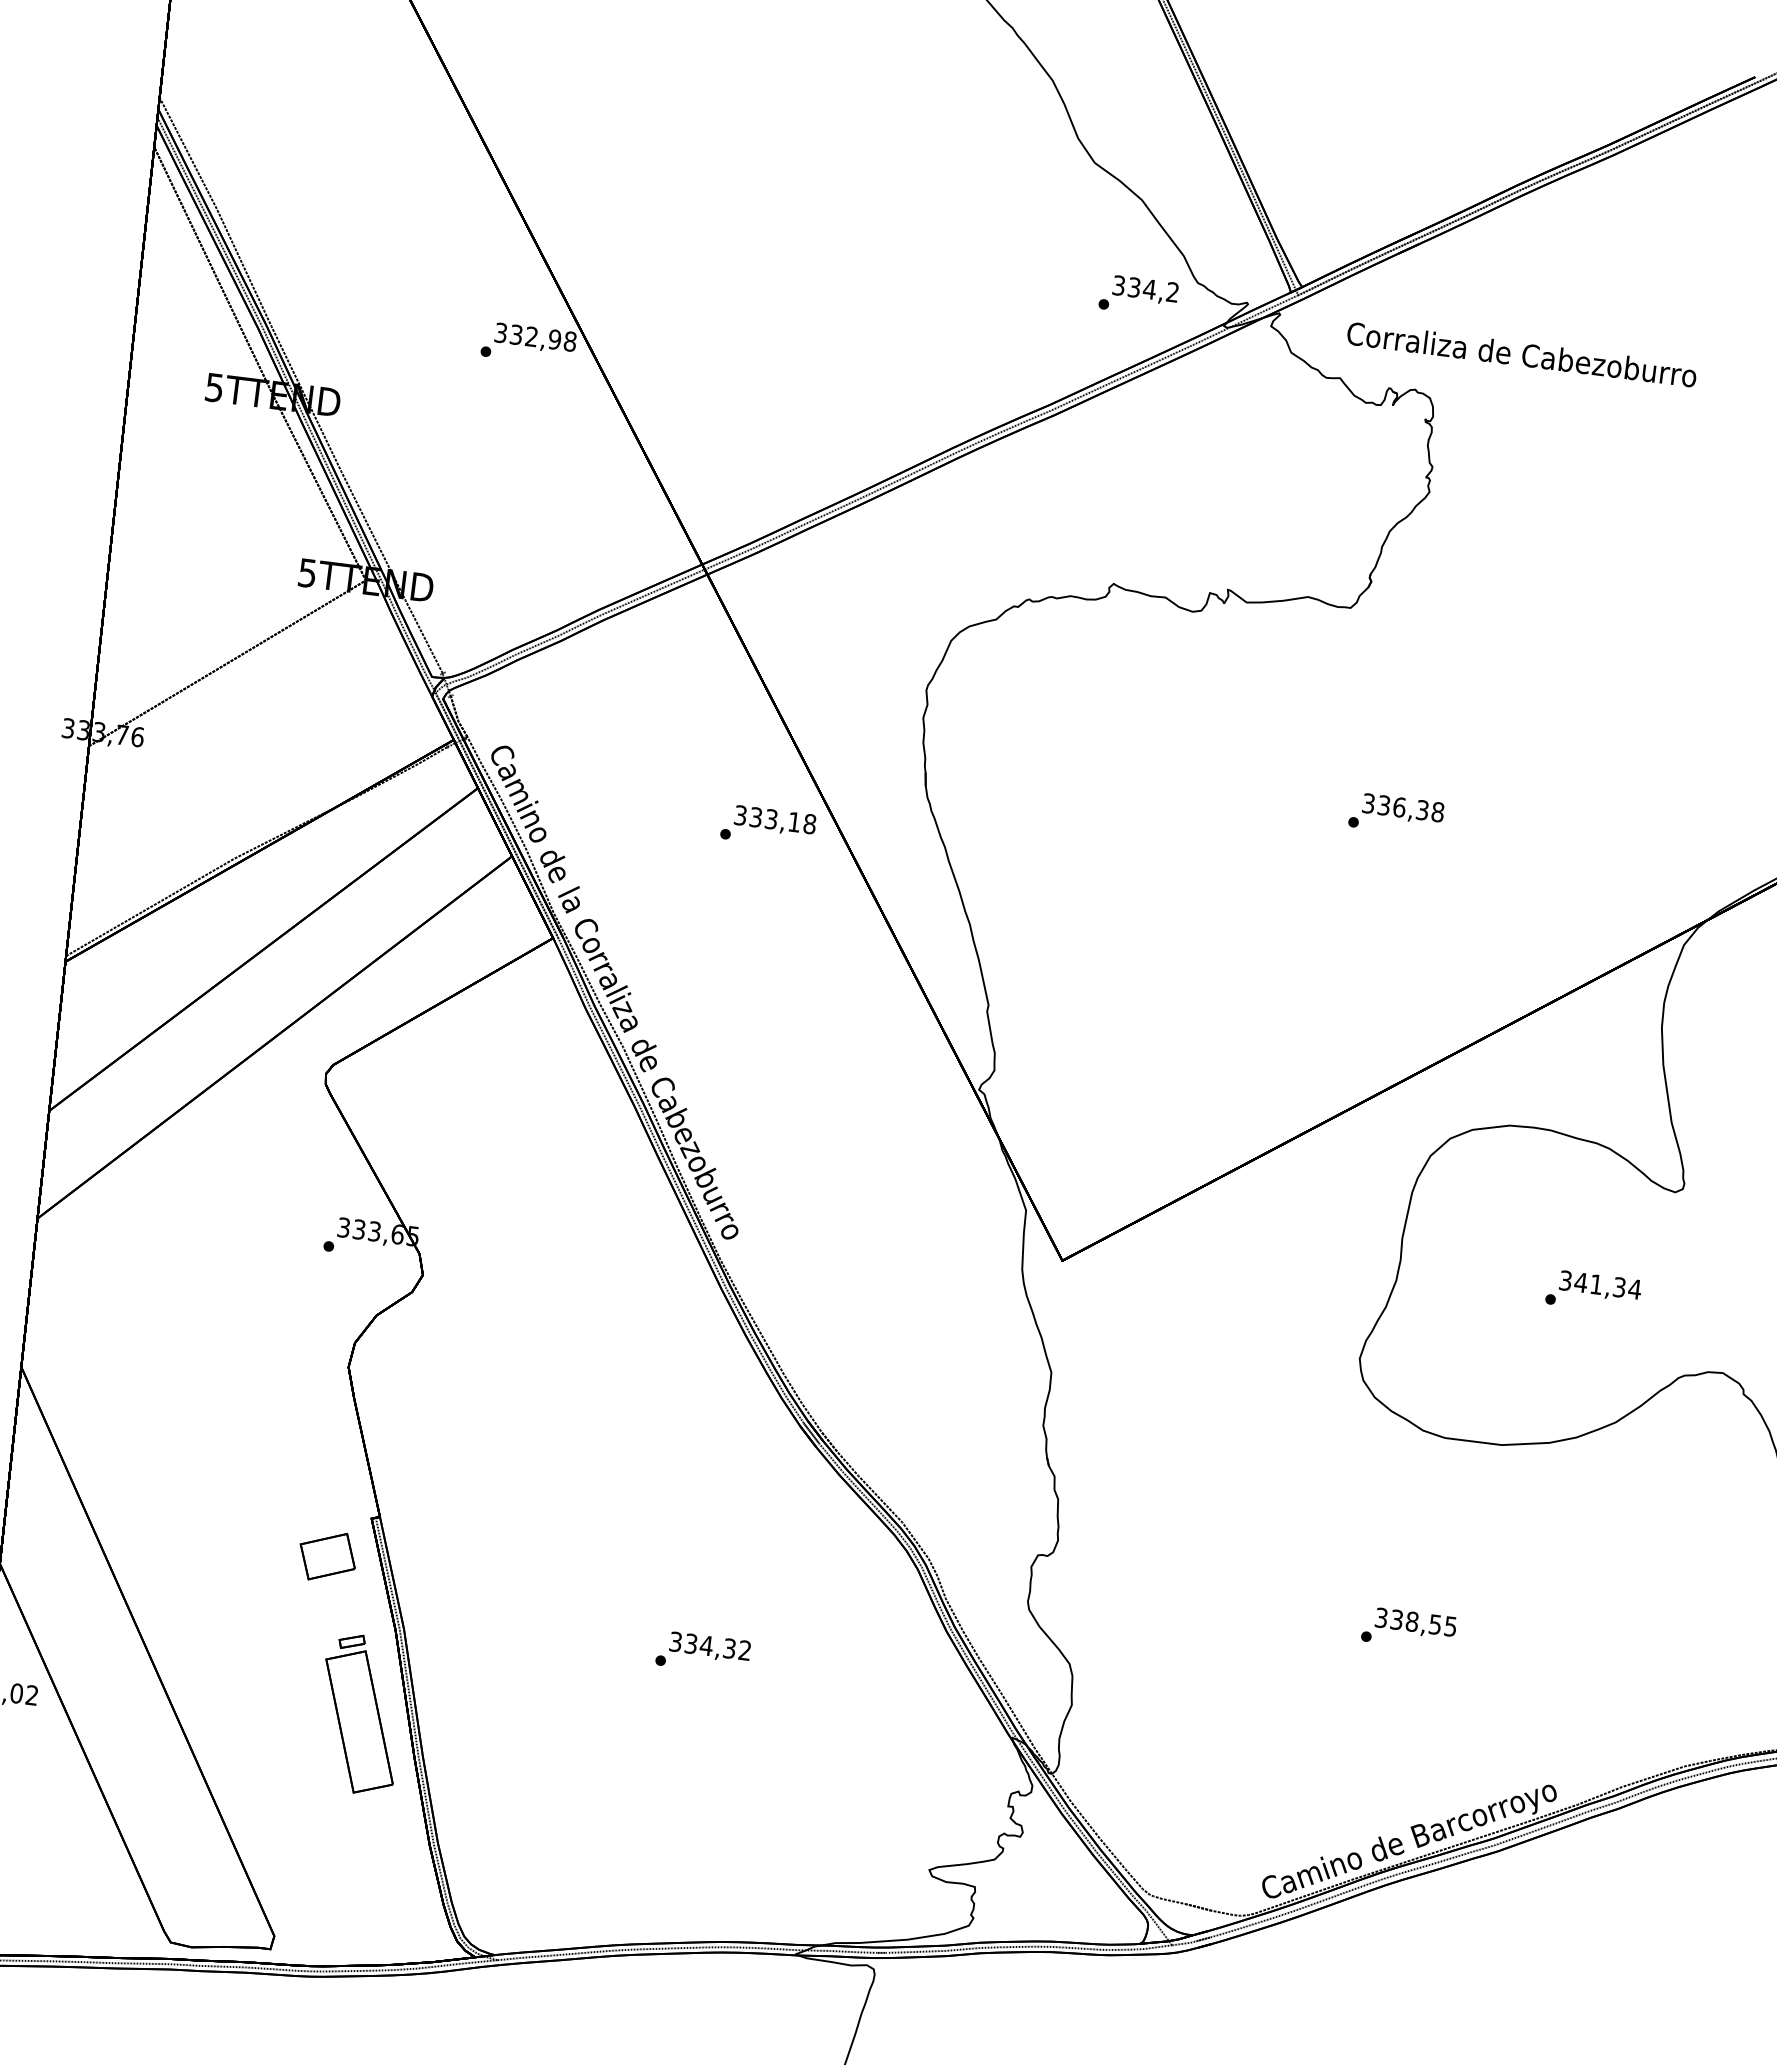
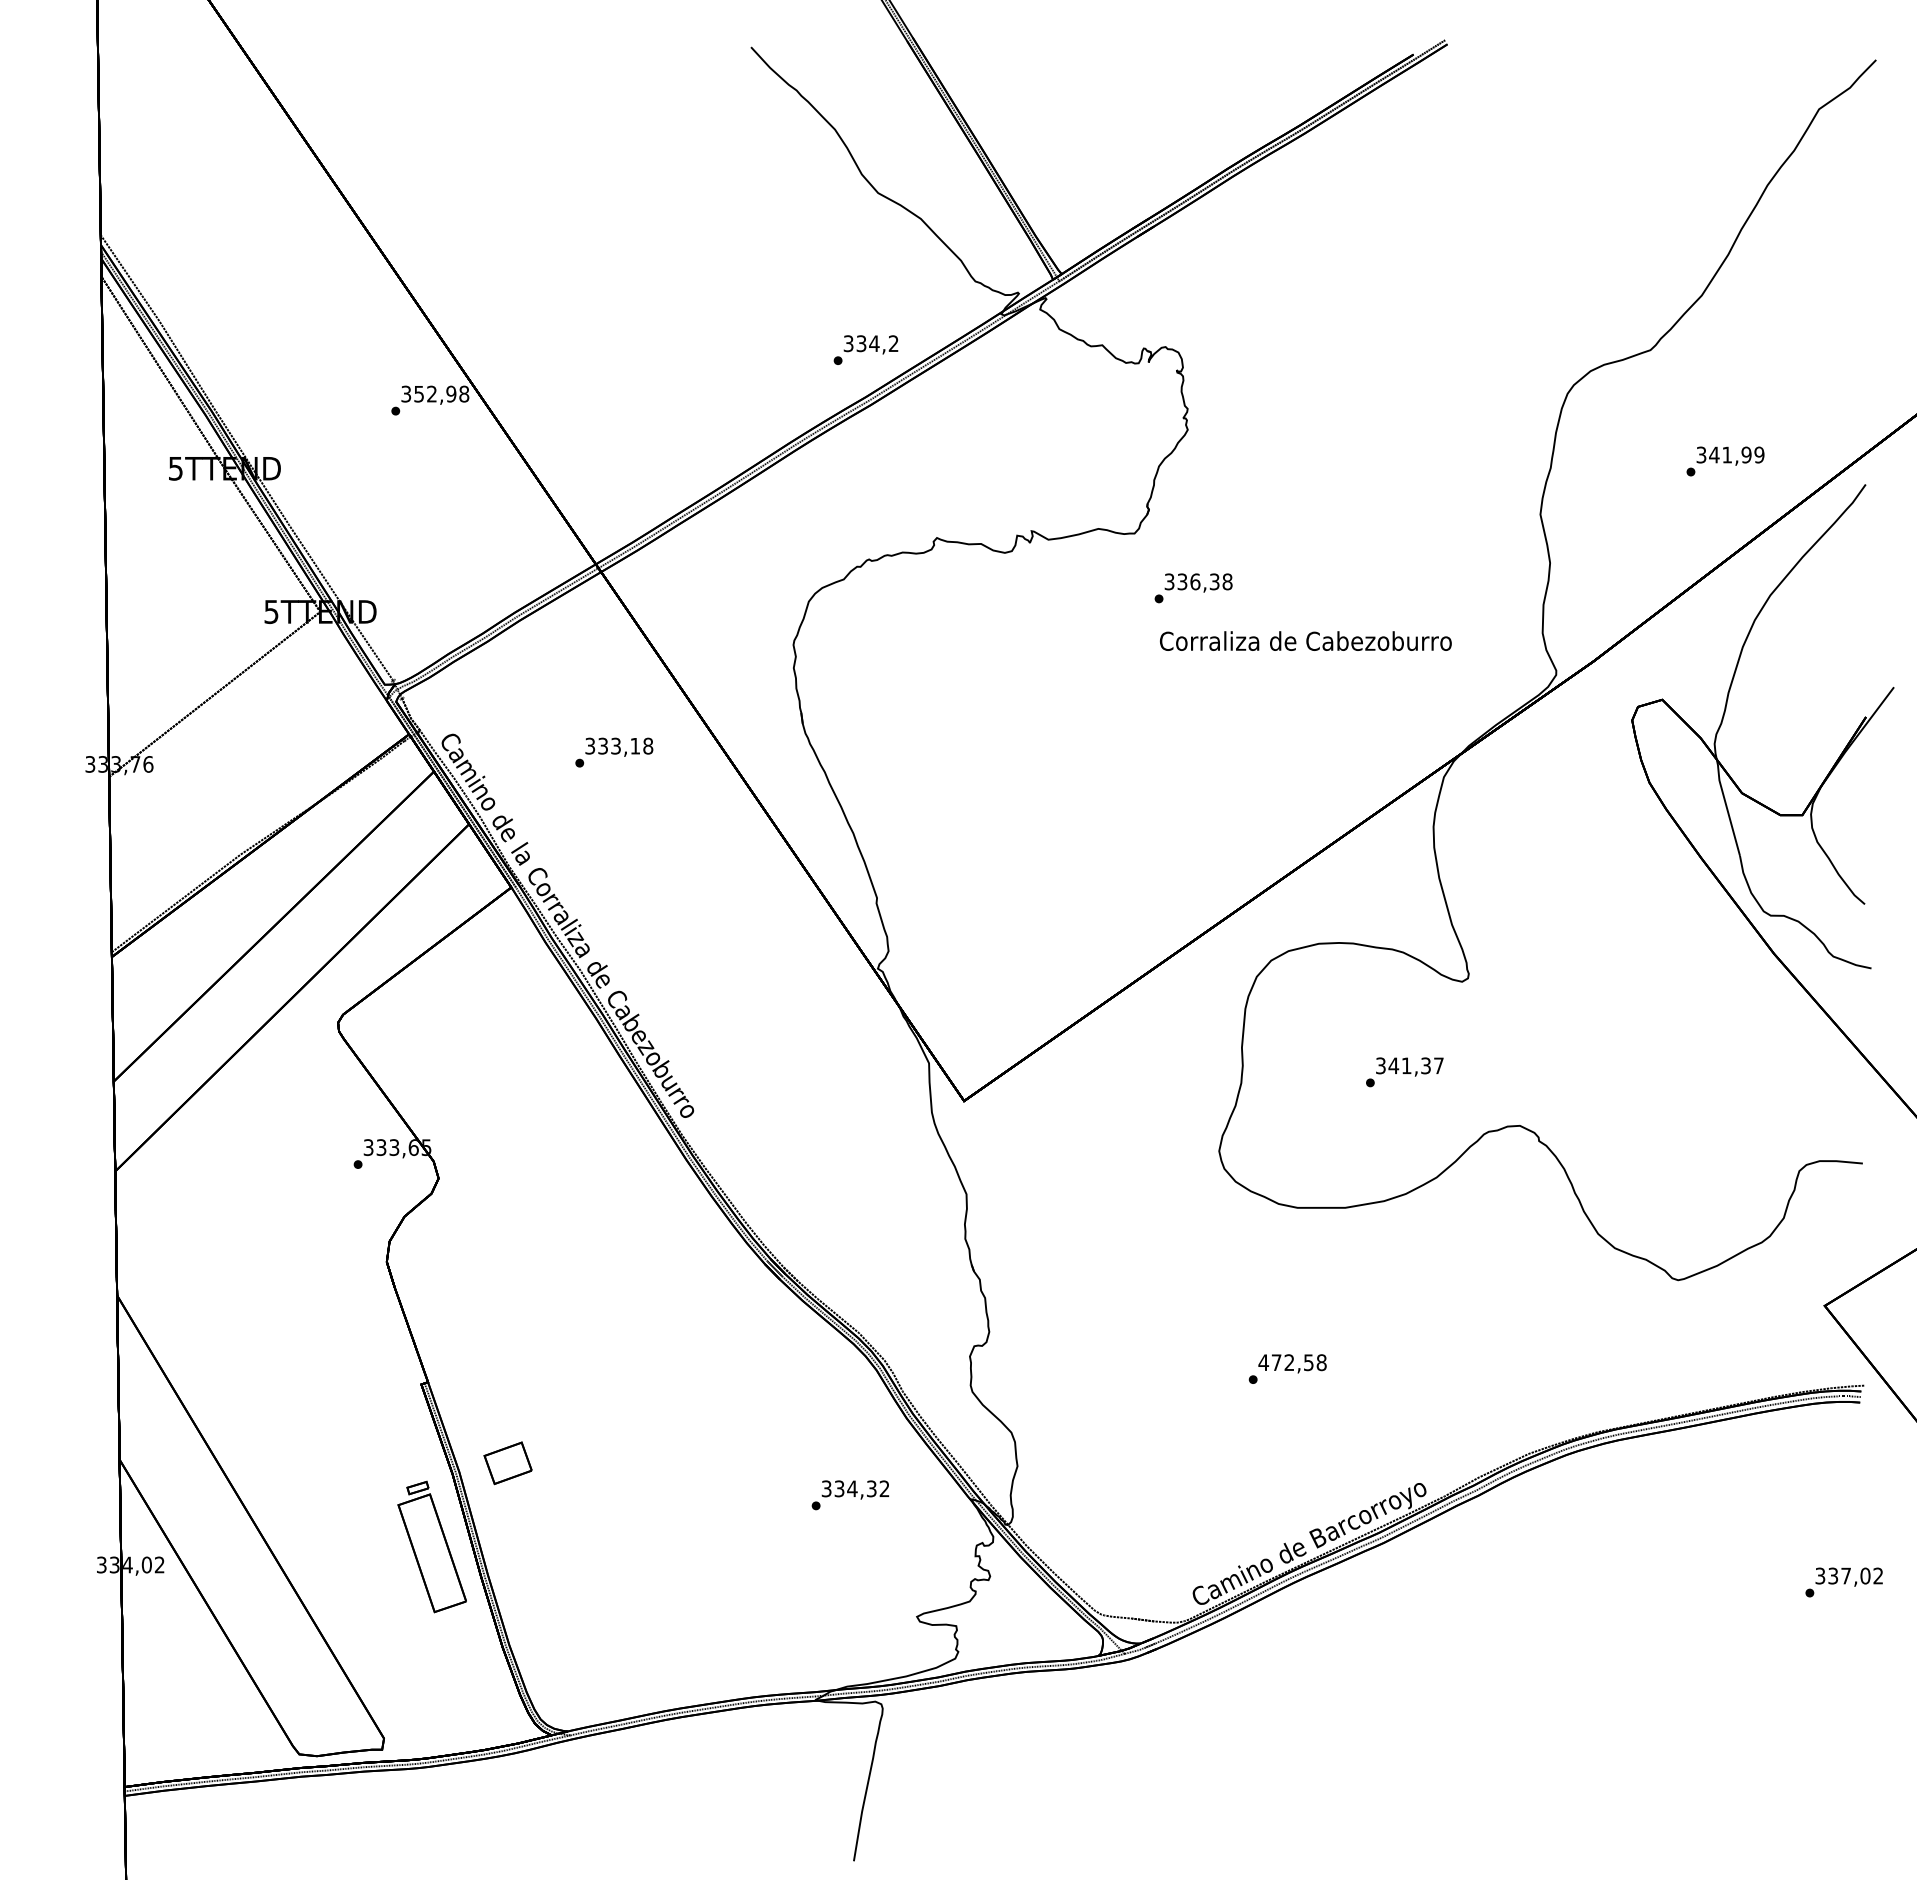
text: (1138, 295) -> (865, 349), moved
text: (515, 334) -> (418, 393), 332,98 -> 352,98
text: (1521, 353) -> (1305, 640), moved
text: (1396, 815) -> (1193, 588), moved
text: (768, 826) -> (614, 752), moved
text: (1634, 1288) -> (1438, 1065), 341,34 -> 341,37
part: (327, 1556) -> (507, 1463), moved
text: (1415, 1622) -> (1292, 1362), 338,55 -> 472,58
text: (703, 1653) -> (850, 1495), moved

